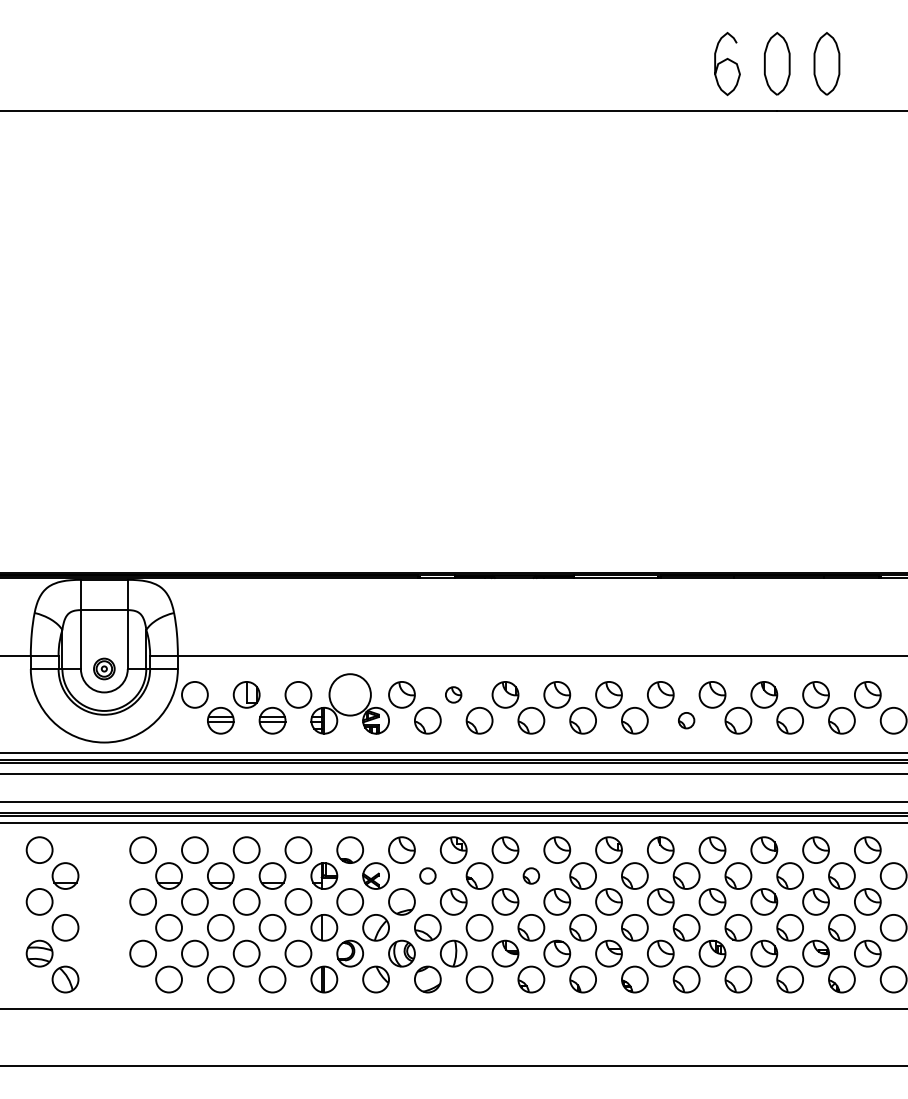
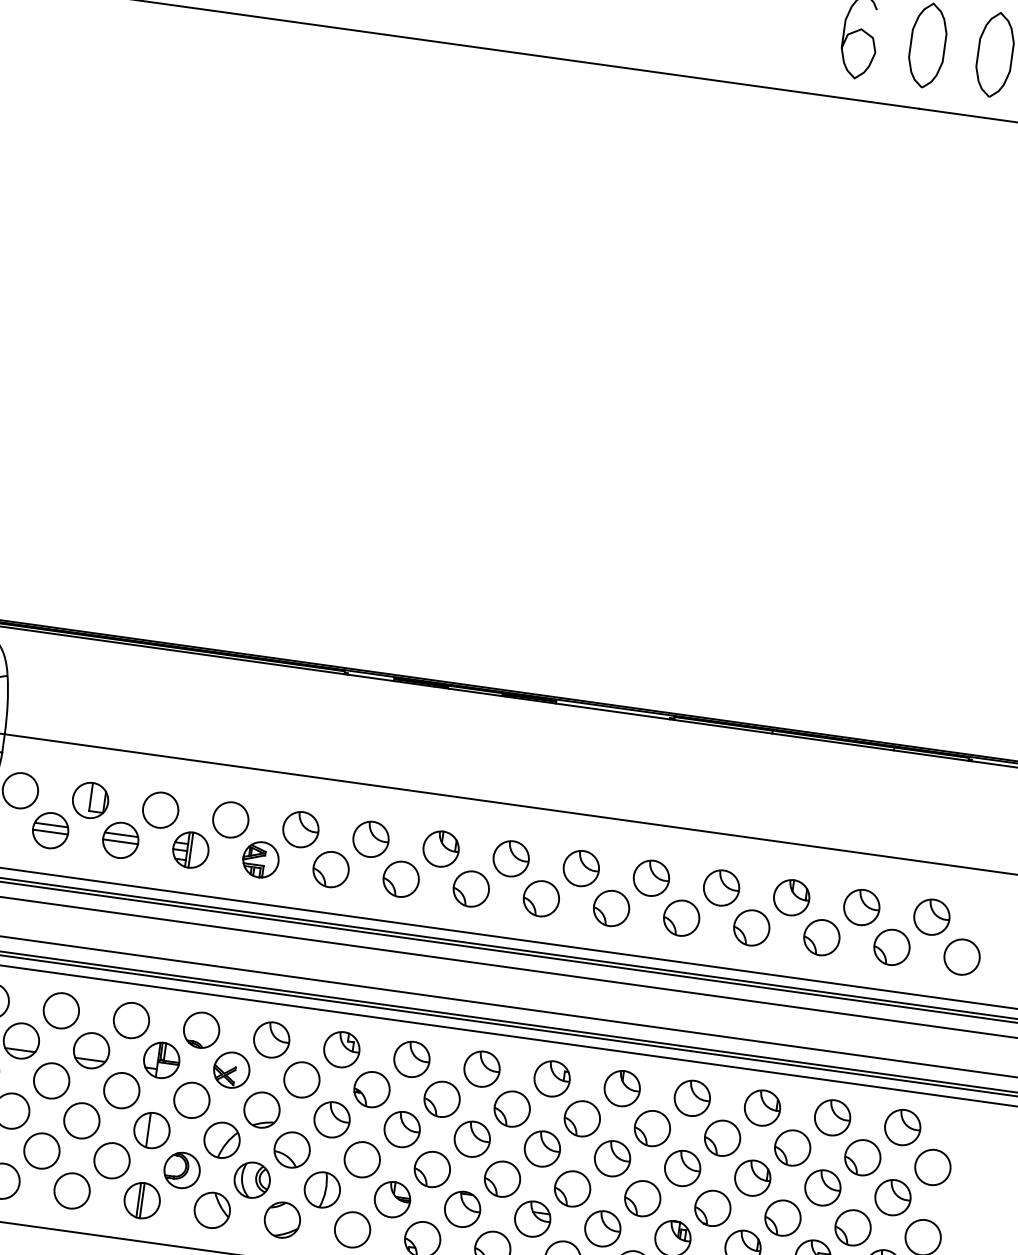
circle: (350, 694) -> (231, 819), size x0.62
part: (453, 694) -> (370, 838), size x1.67
part: (686, 720) -> (681, 917), size x1.67
circle: (427, 875) -> (301, 1079), size x1.67
part: (531, 875) -> (442, 1098), size x1.67

